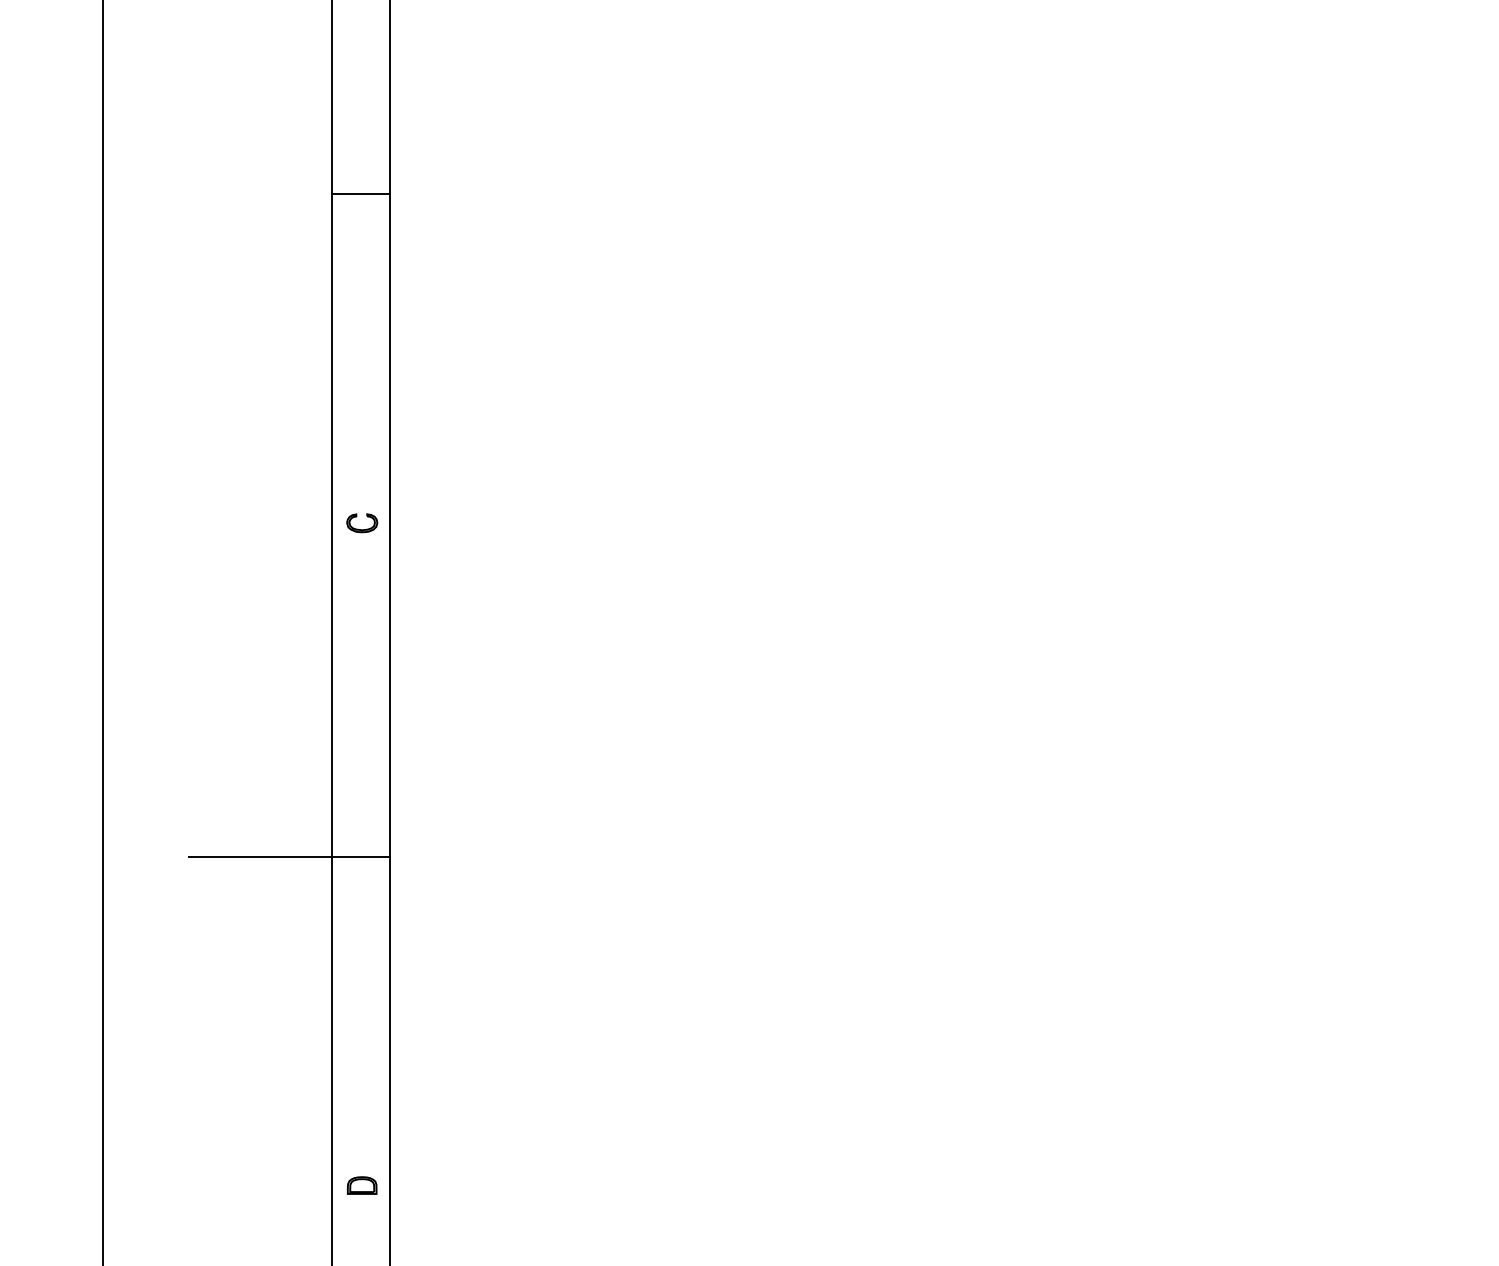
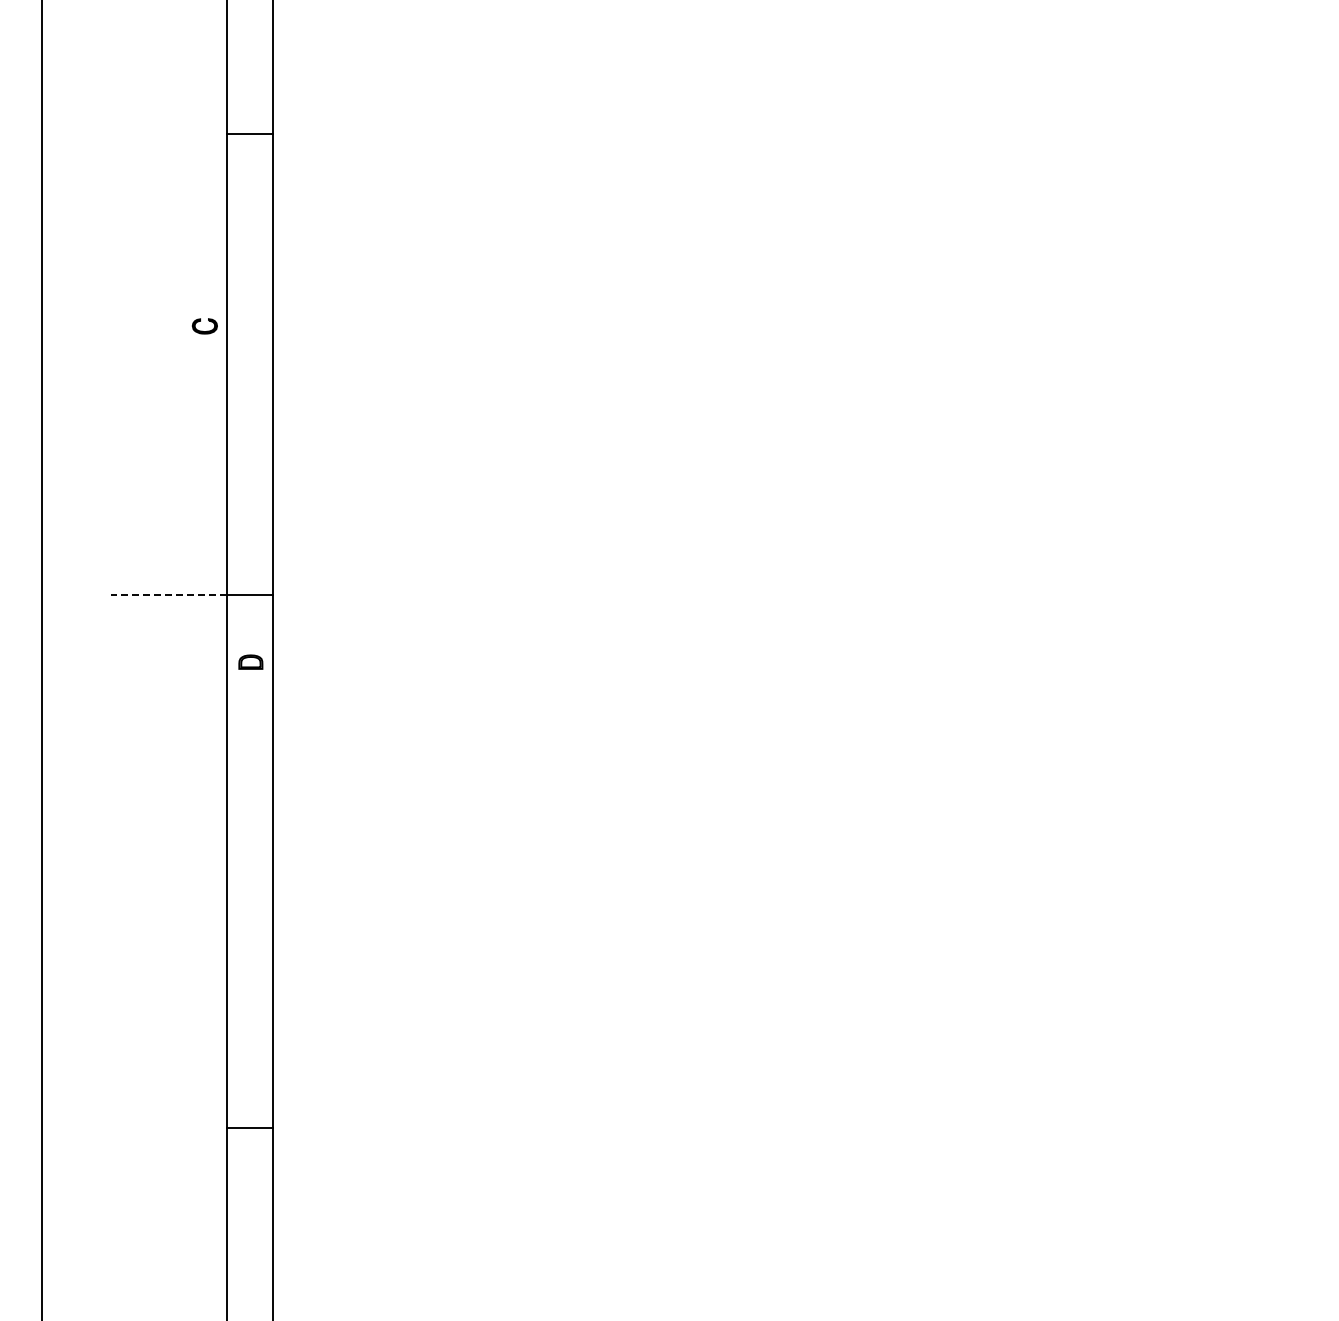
line: (360, 193) -> (249, 133), moved
part: (361, 523) -> (204, 326), moved
line: (261, 856) -> (169, 594), solid -> dashed
part: (361, 1184) -> (250, 661), moved

